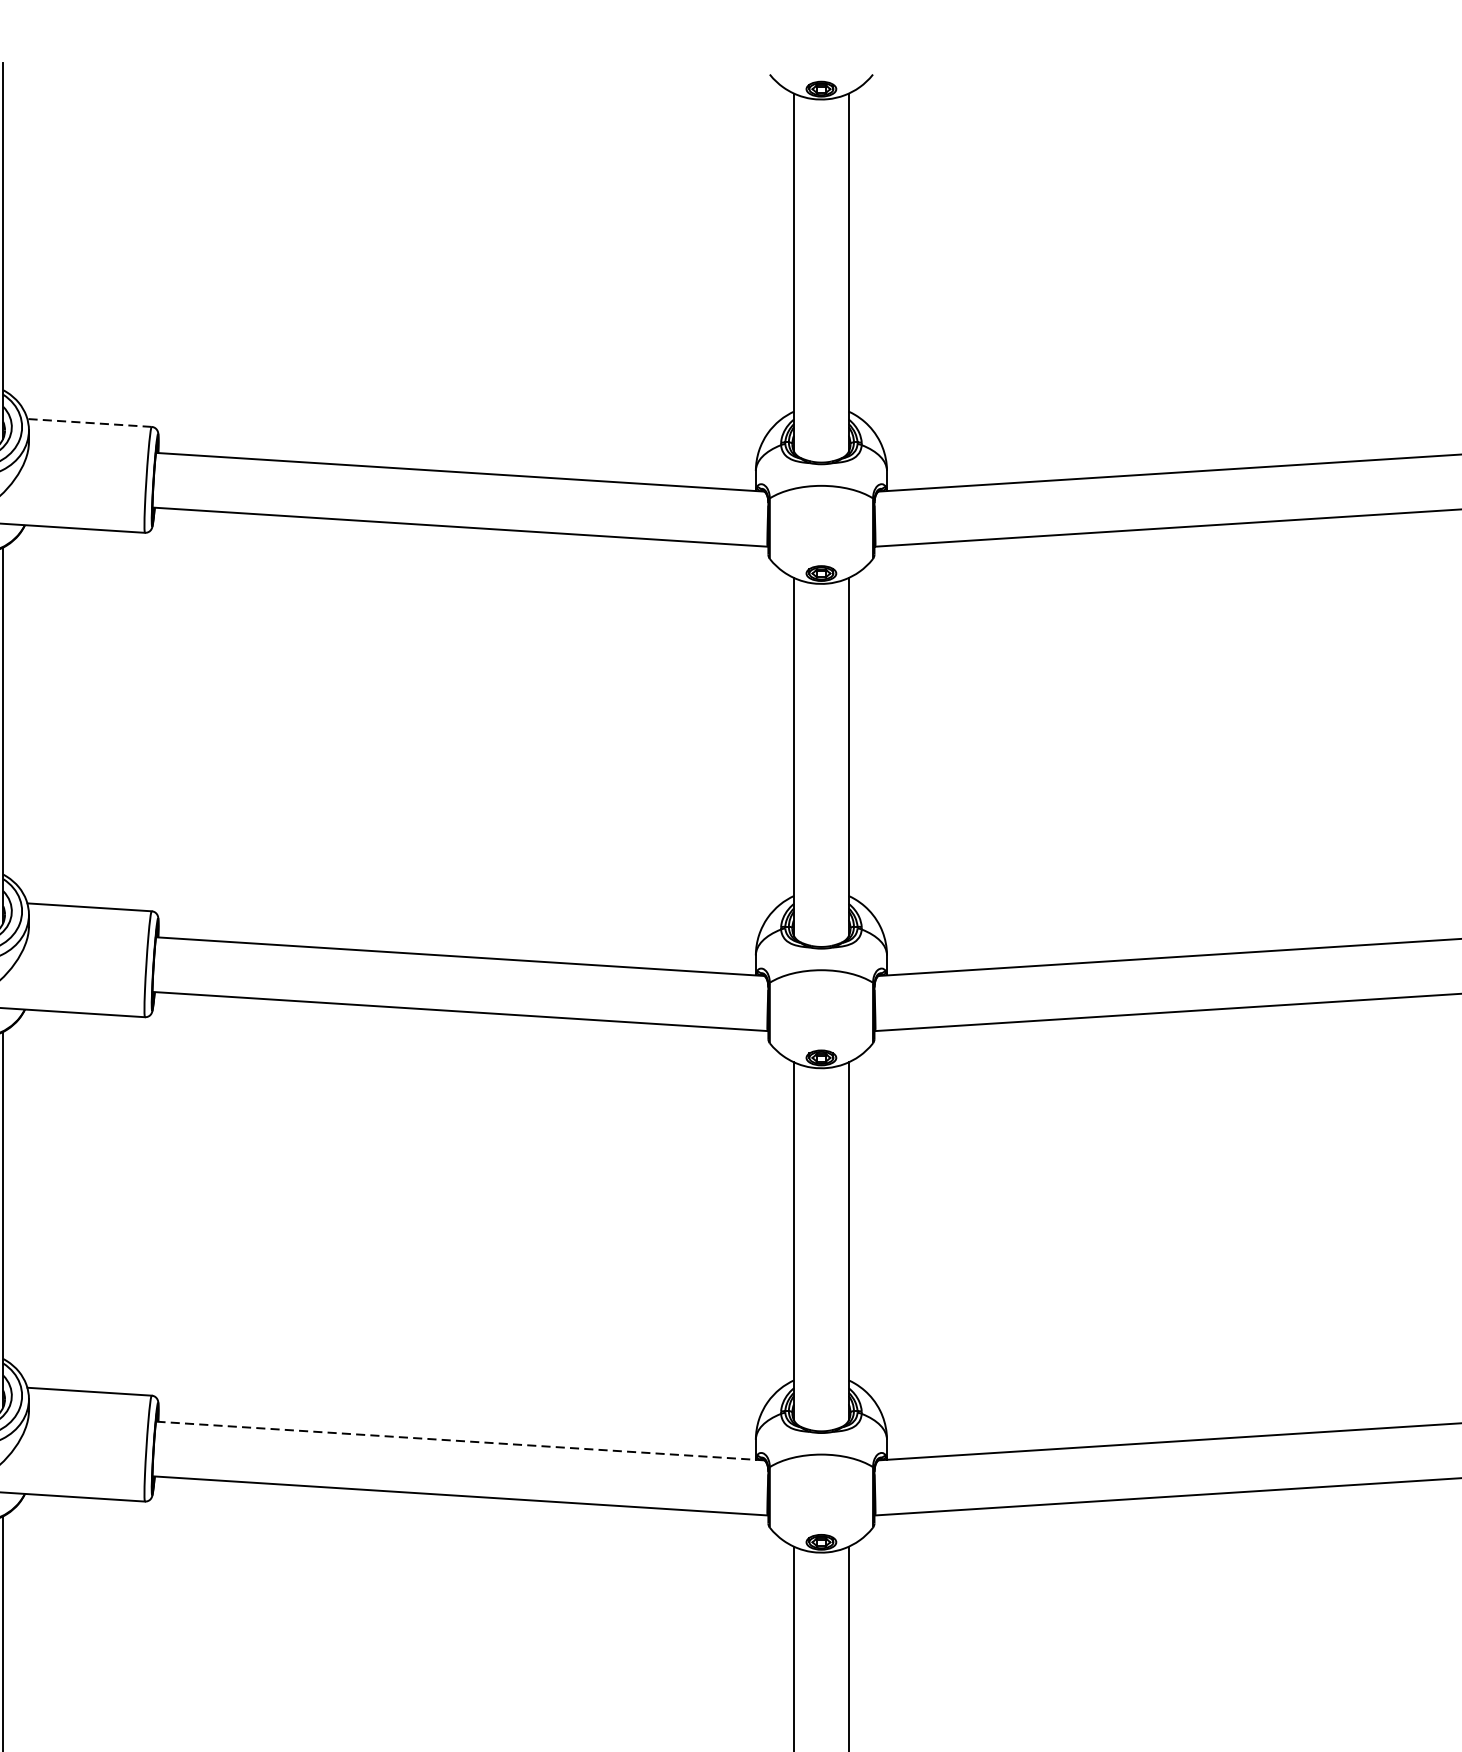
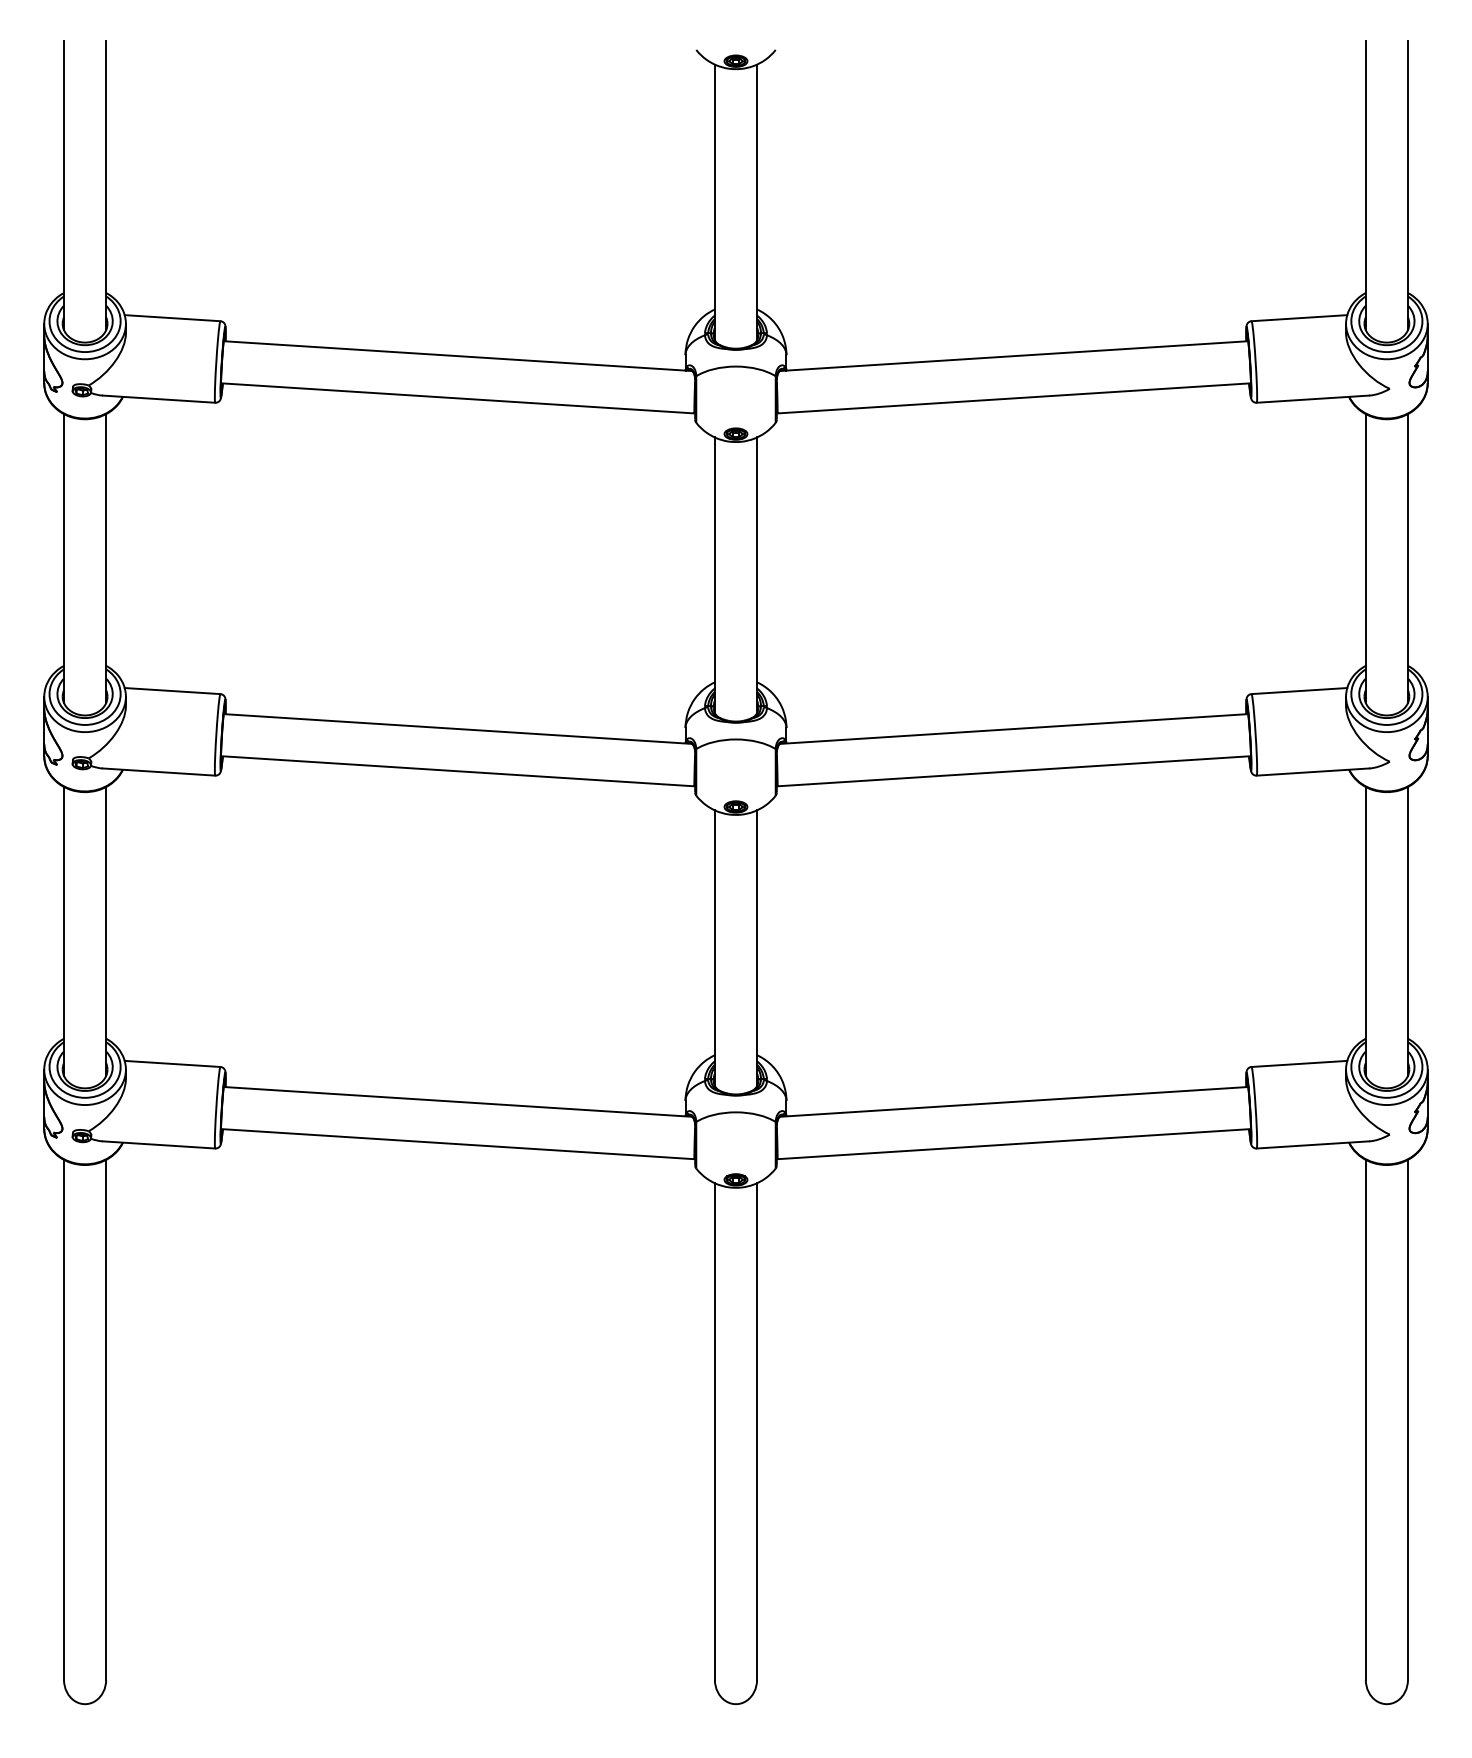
line: (89, 423) -> (172, 318), dashed -> solid
line: (459, 1440) -> (457, 1101), dashed -> solid

